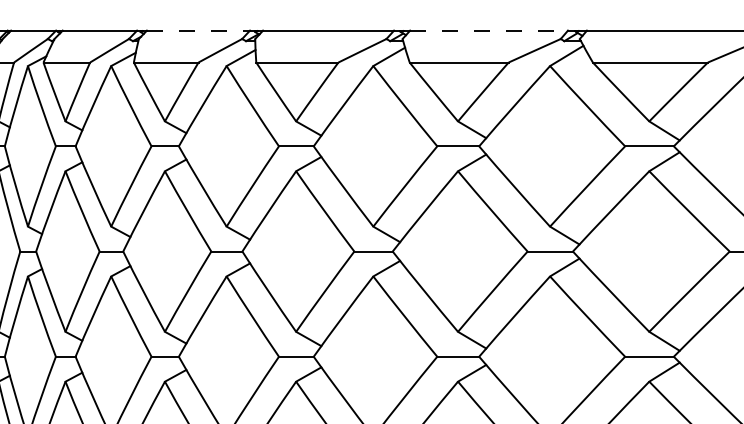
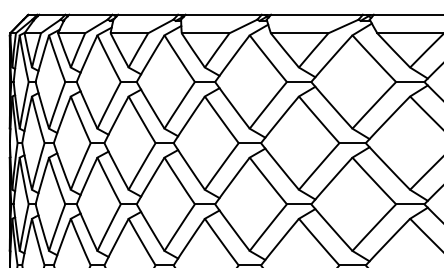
line: (199, 30) -> (148, 14), dashed -> solid
line: (489, 30) -> (317, 14), dashed -> solid

